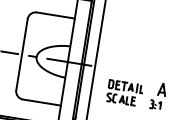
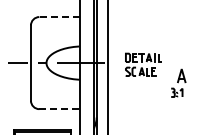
line: (54, 15) -> (58, 17), solid -> dashed
part: (124, 92) -> (143, 64), moved
line: (41, 102) -> (59, 109), solid -> dashed

